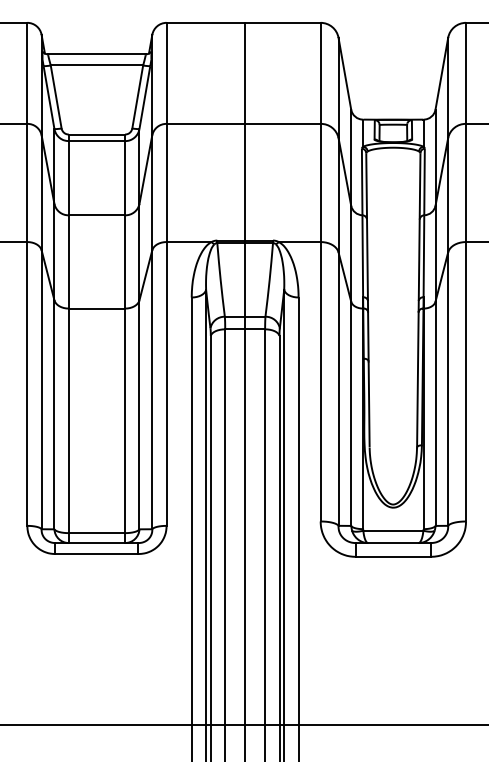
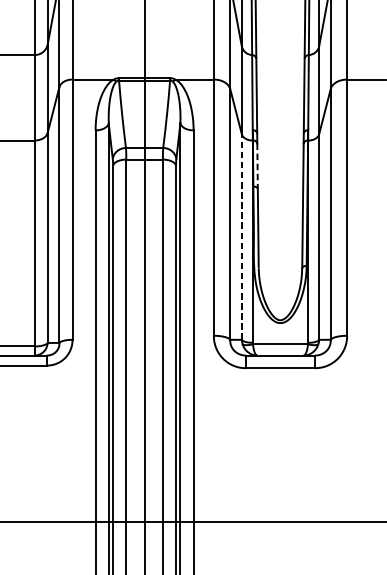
line: (368, 336) -> (257, 166), solid -> dashed
line: (351, 413) -> (242, 236), solid -> dashed

